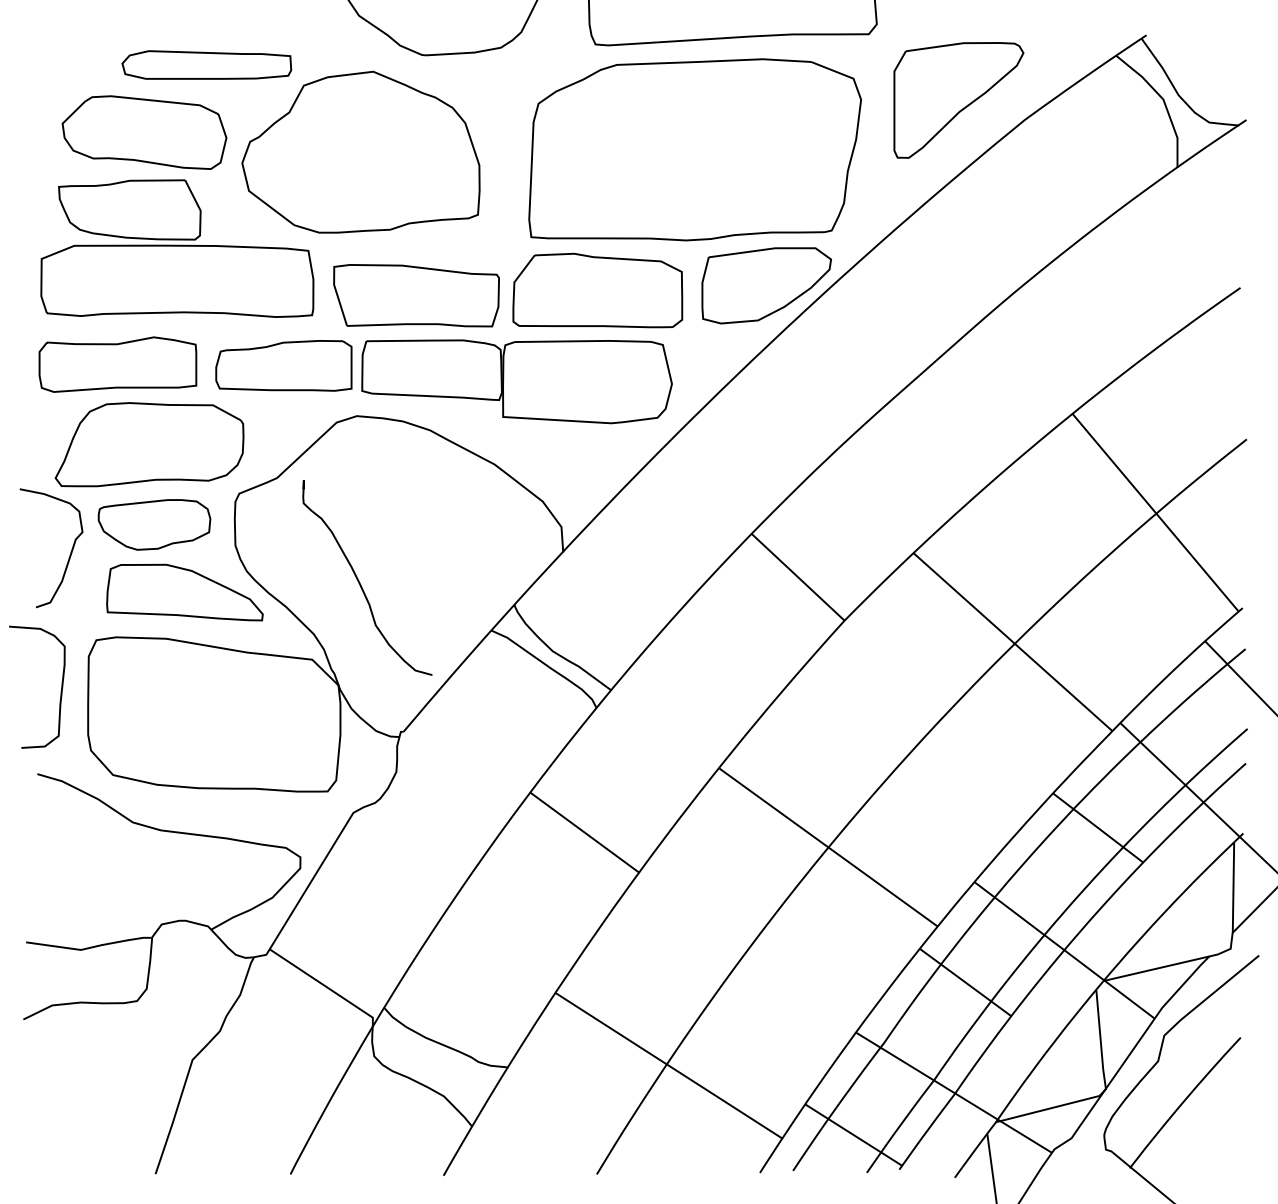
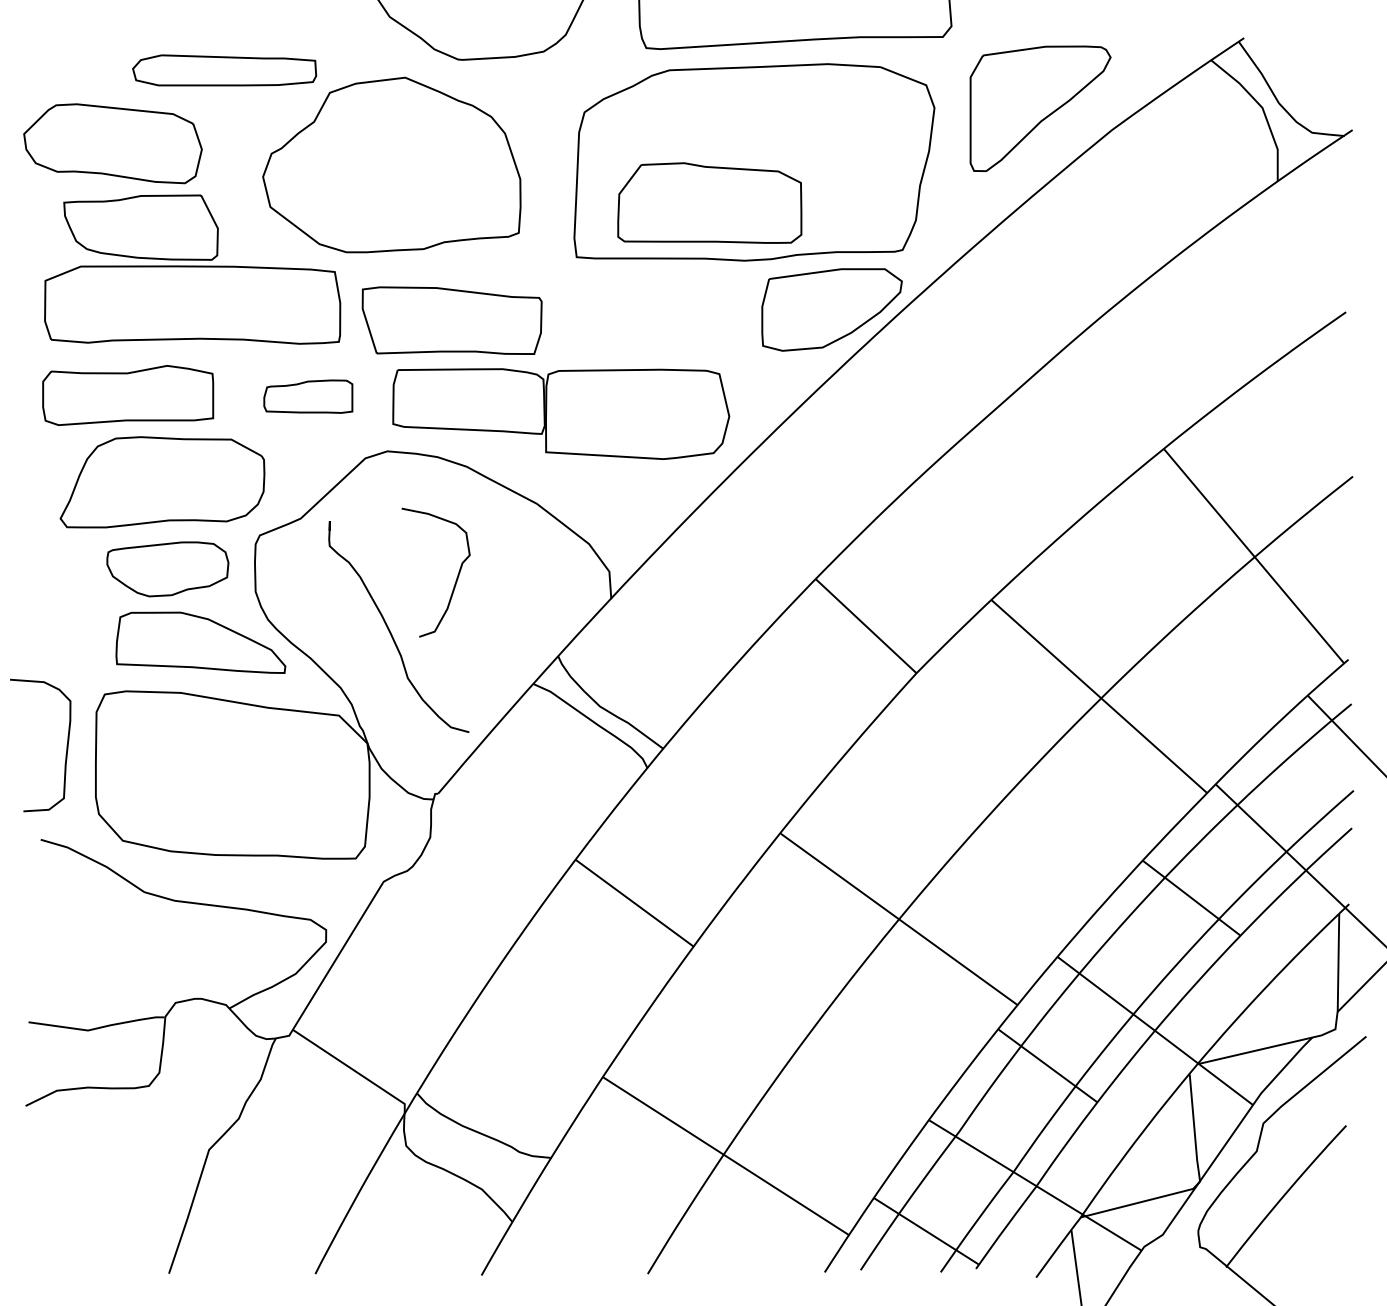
part: (144, 132) -> (112, 143), moved
part: (597, 290) -> (709, 202), moved
part: (284, 365) -> (308, 396), size x0.6
curve: (69, 555) -> (455, 580), moved

